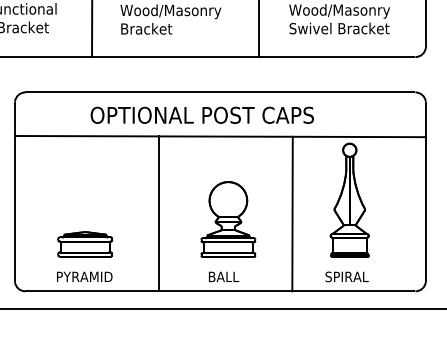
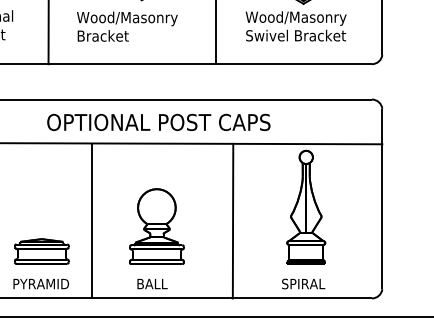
line: (158, 213) -> (92, 220), moved
line: (292, 213) -> (233, 220), moved
part: (228, 231) -> (157, 238), moved

